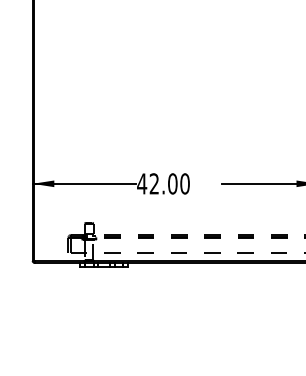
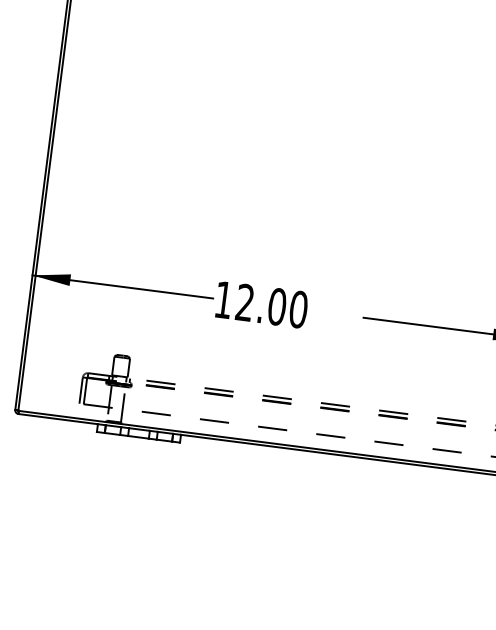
text: (142, 183) -> (224, 299), 42.00 -> 12.00

